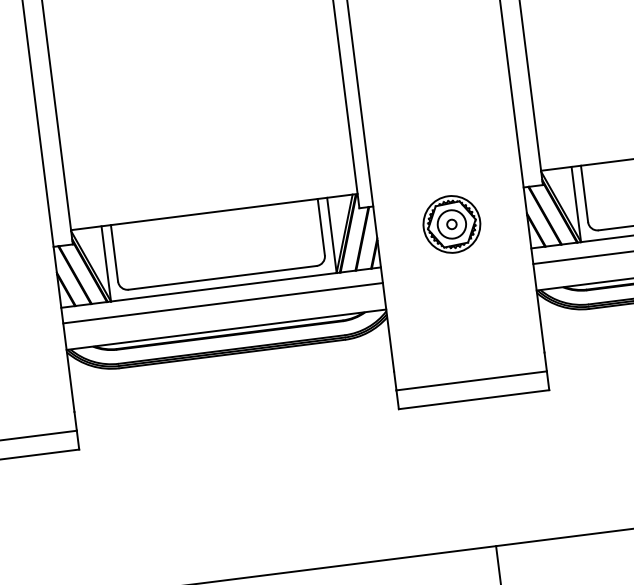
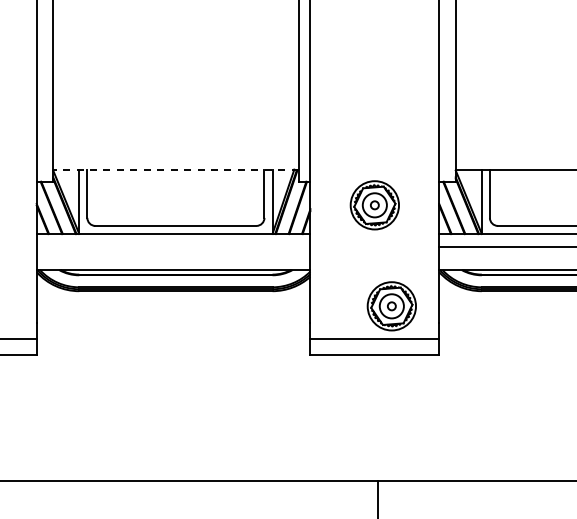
line: (213, 212) -> (175, 169), solid -> dashed
line: (223, 303) -> (173, 247), removed
part: (486, 340) -> (391, 306), added

